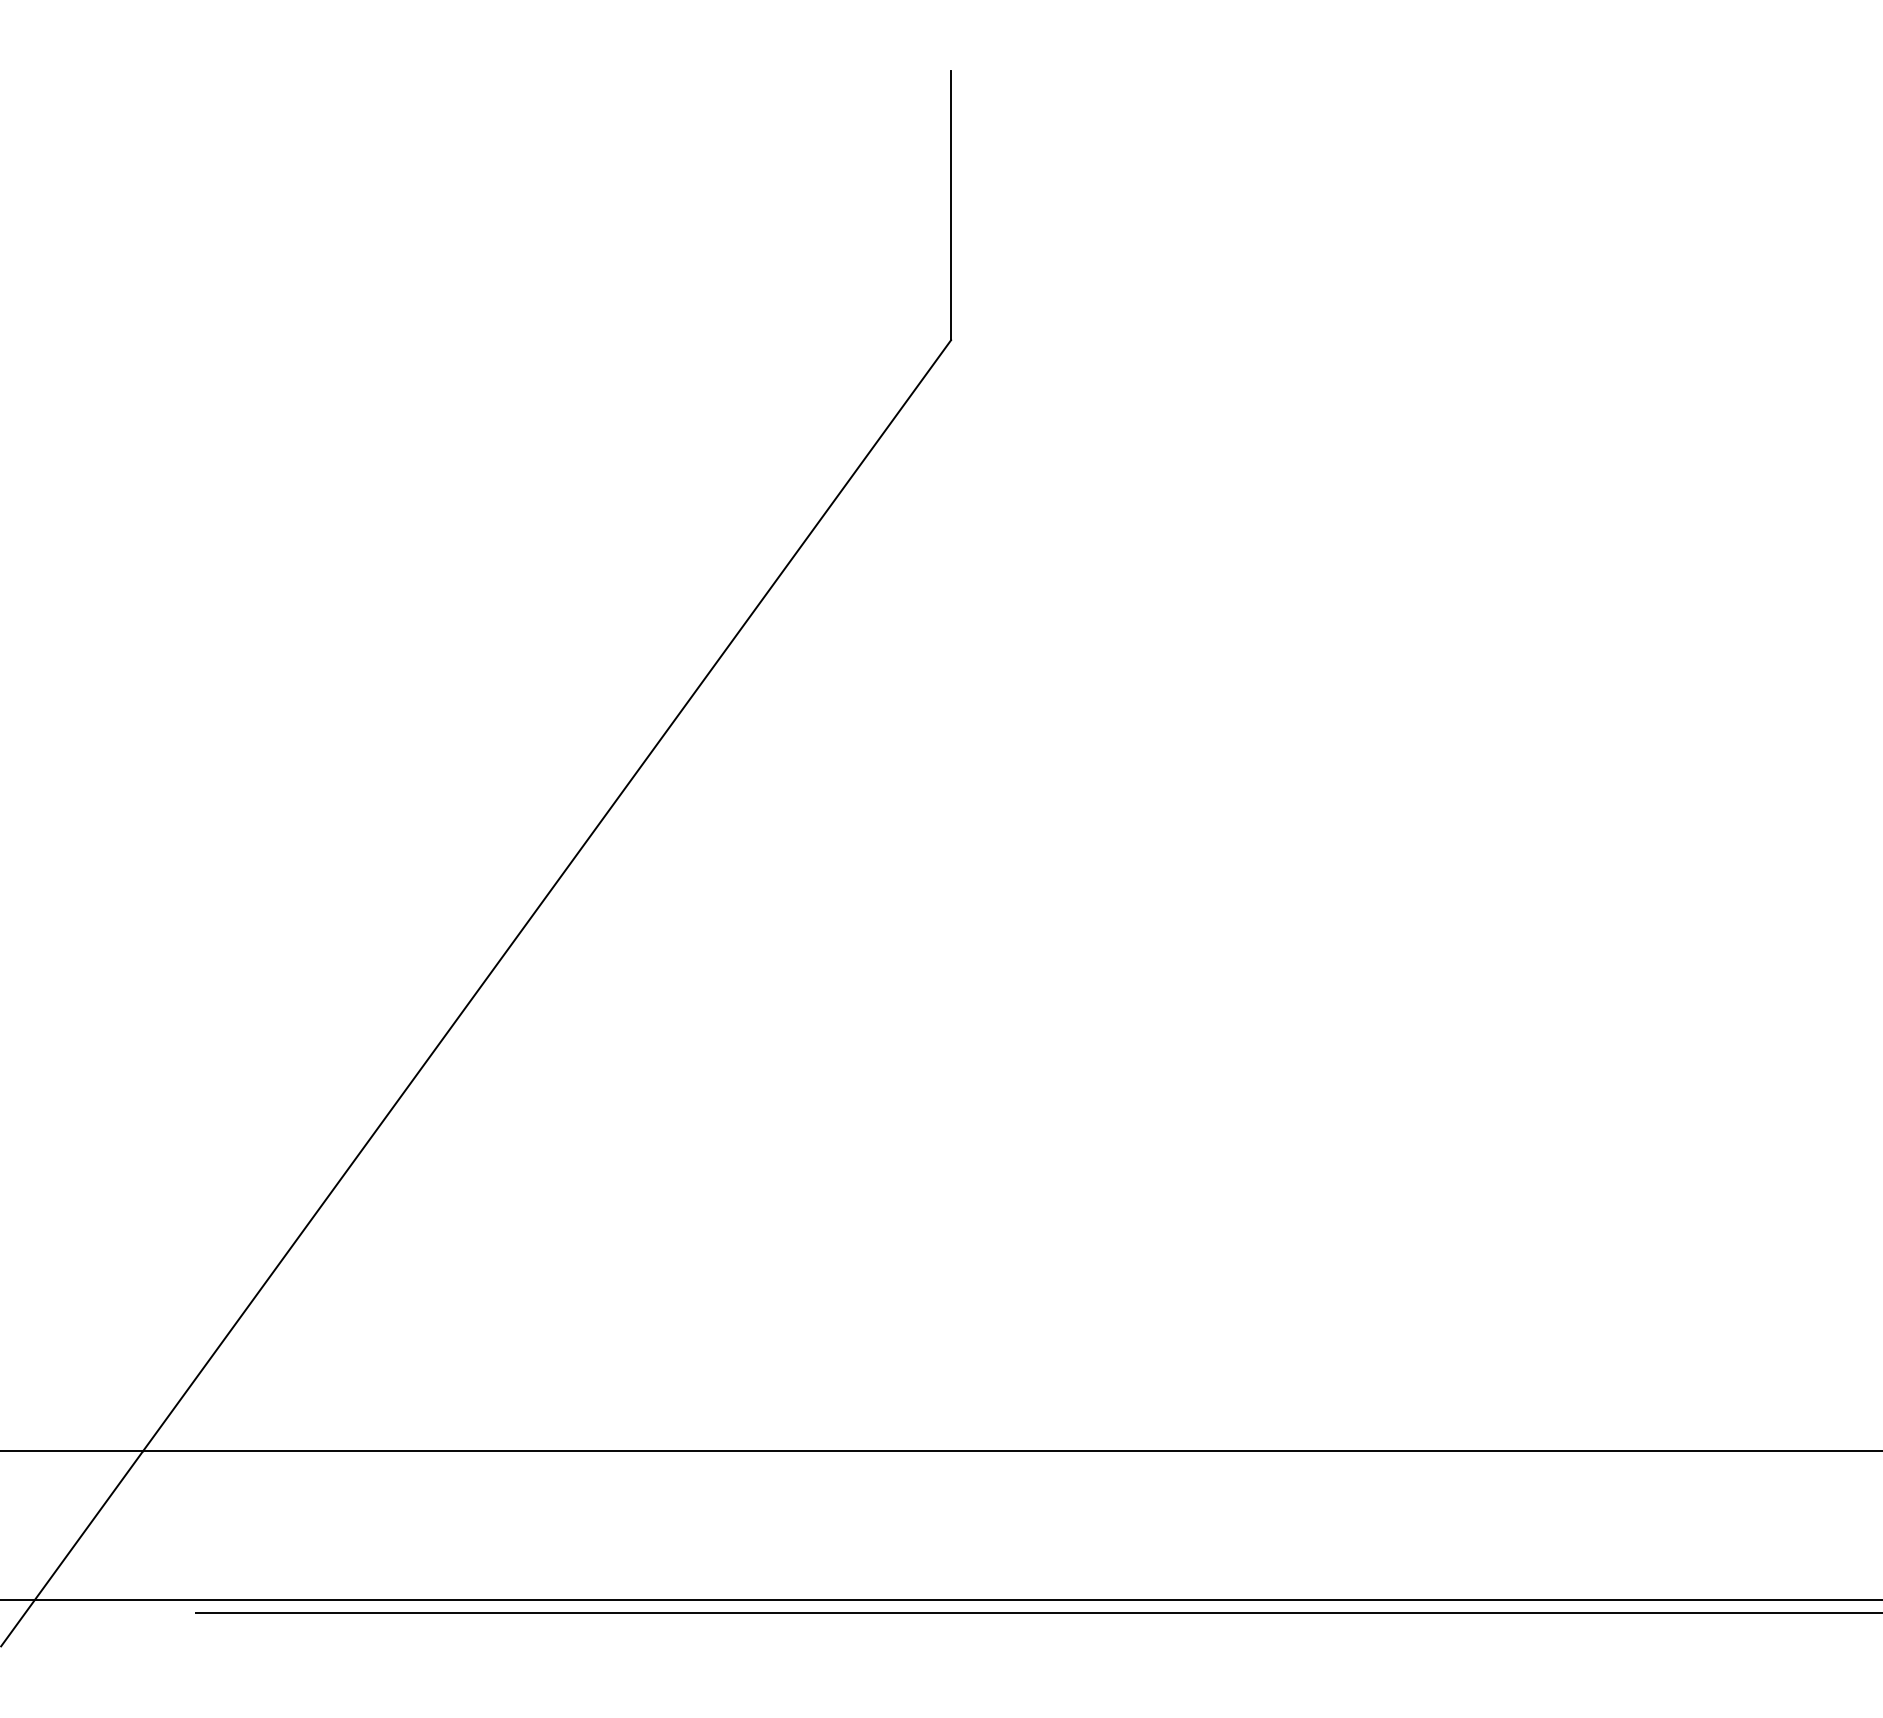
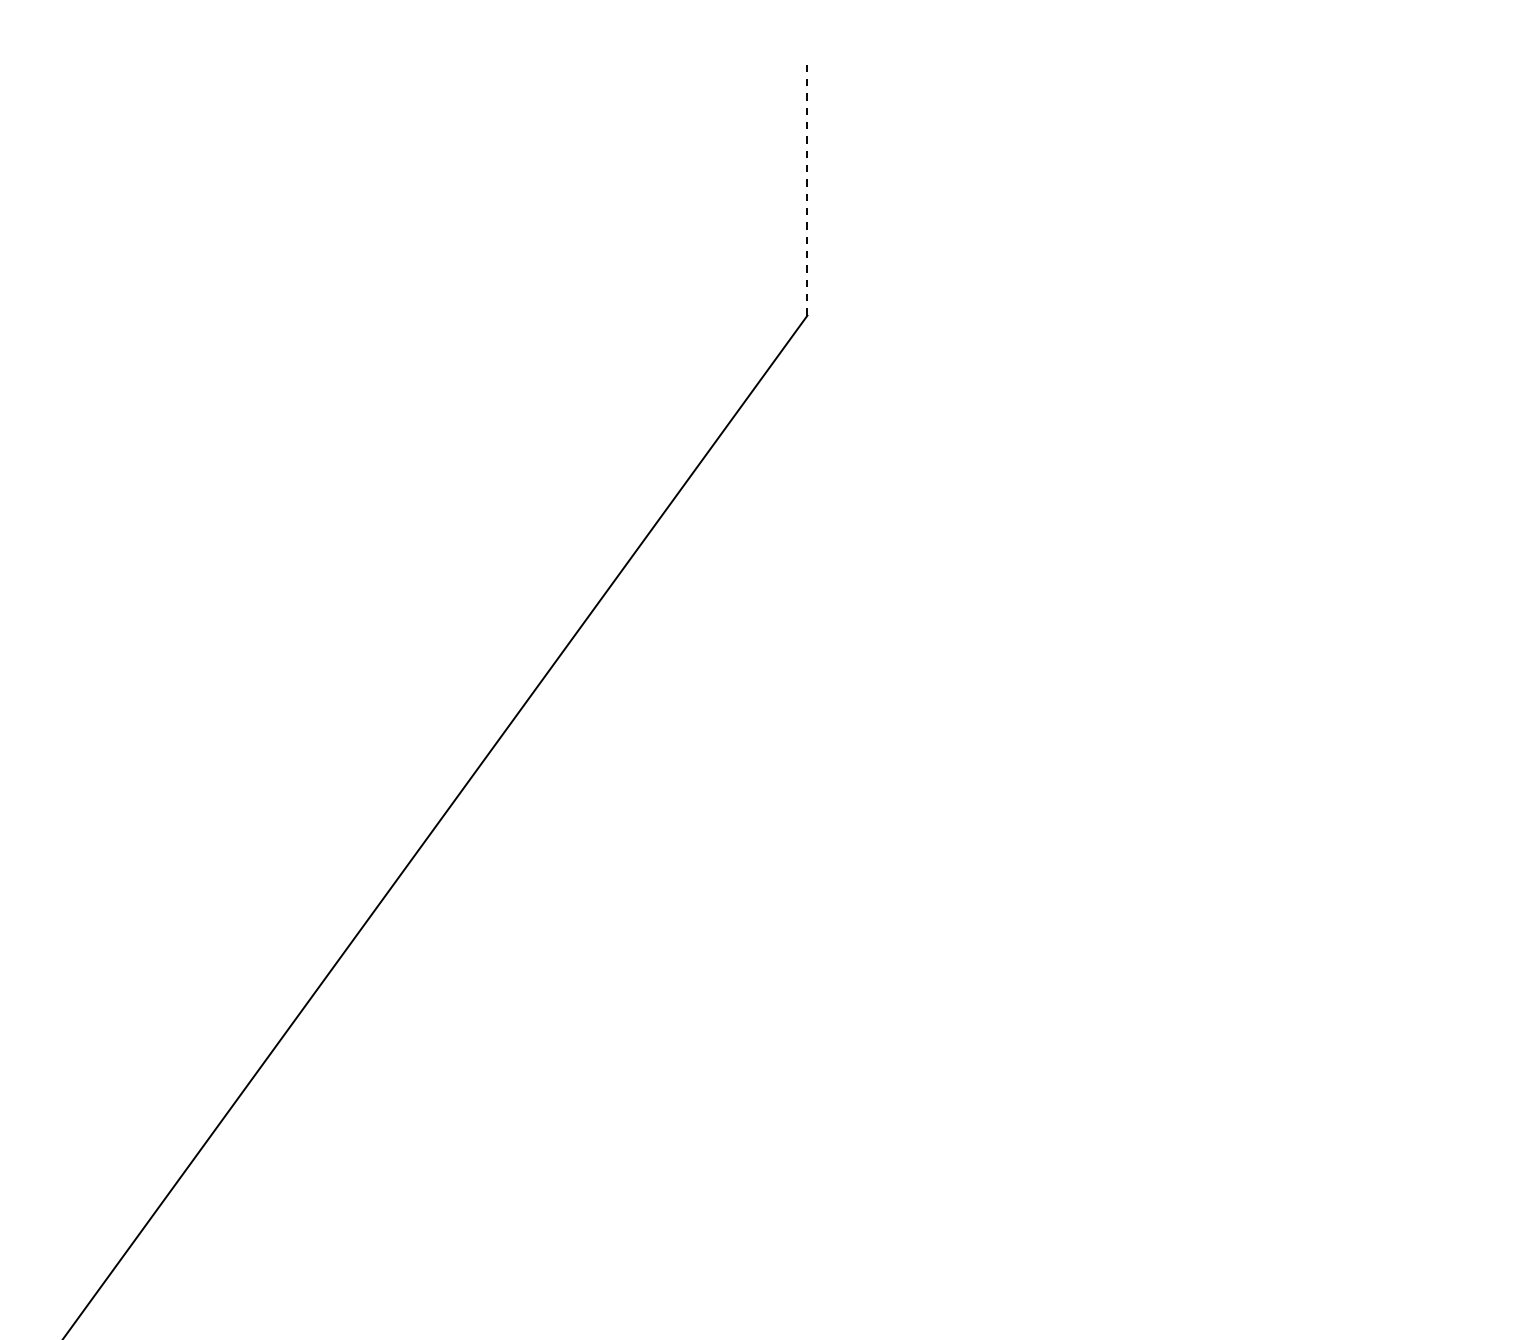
line: (951, 205) -> (807, 190), solid -> dashed

